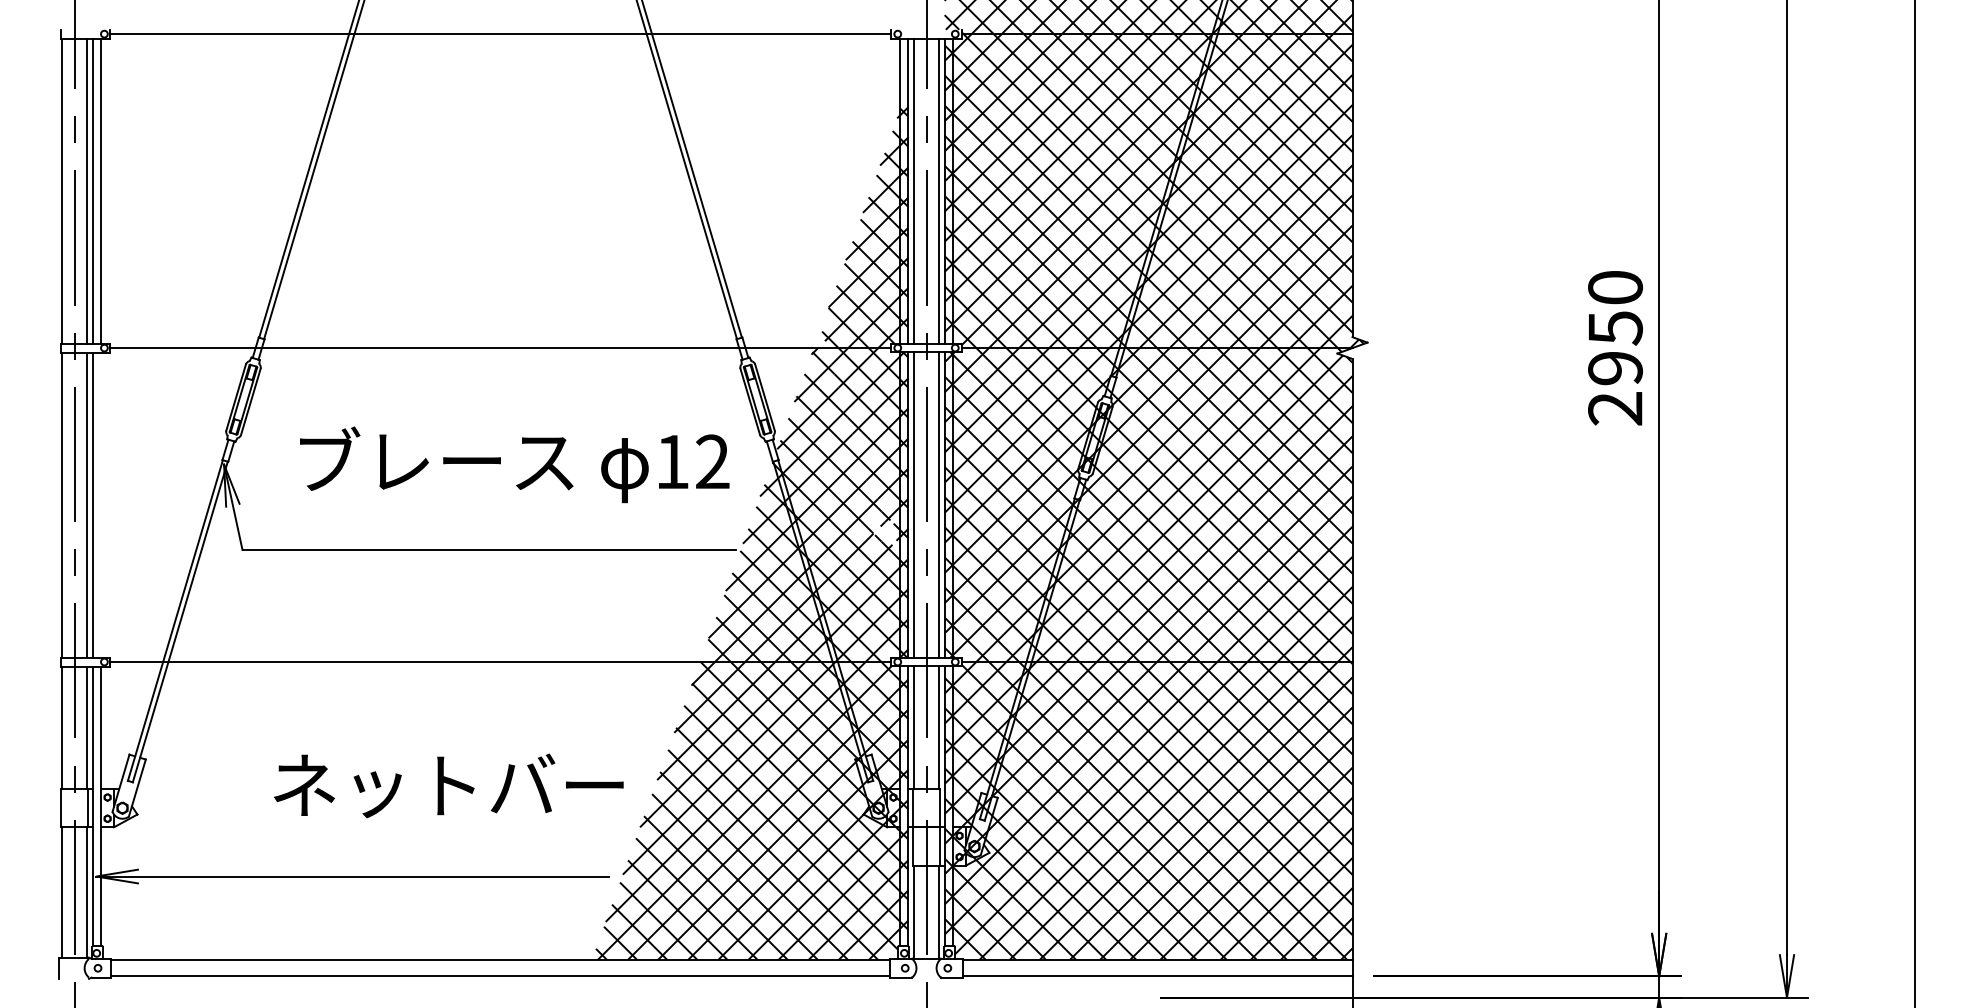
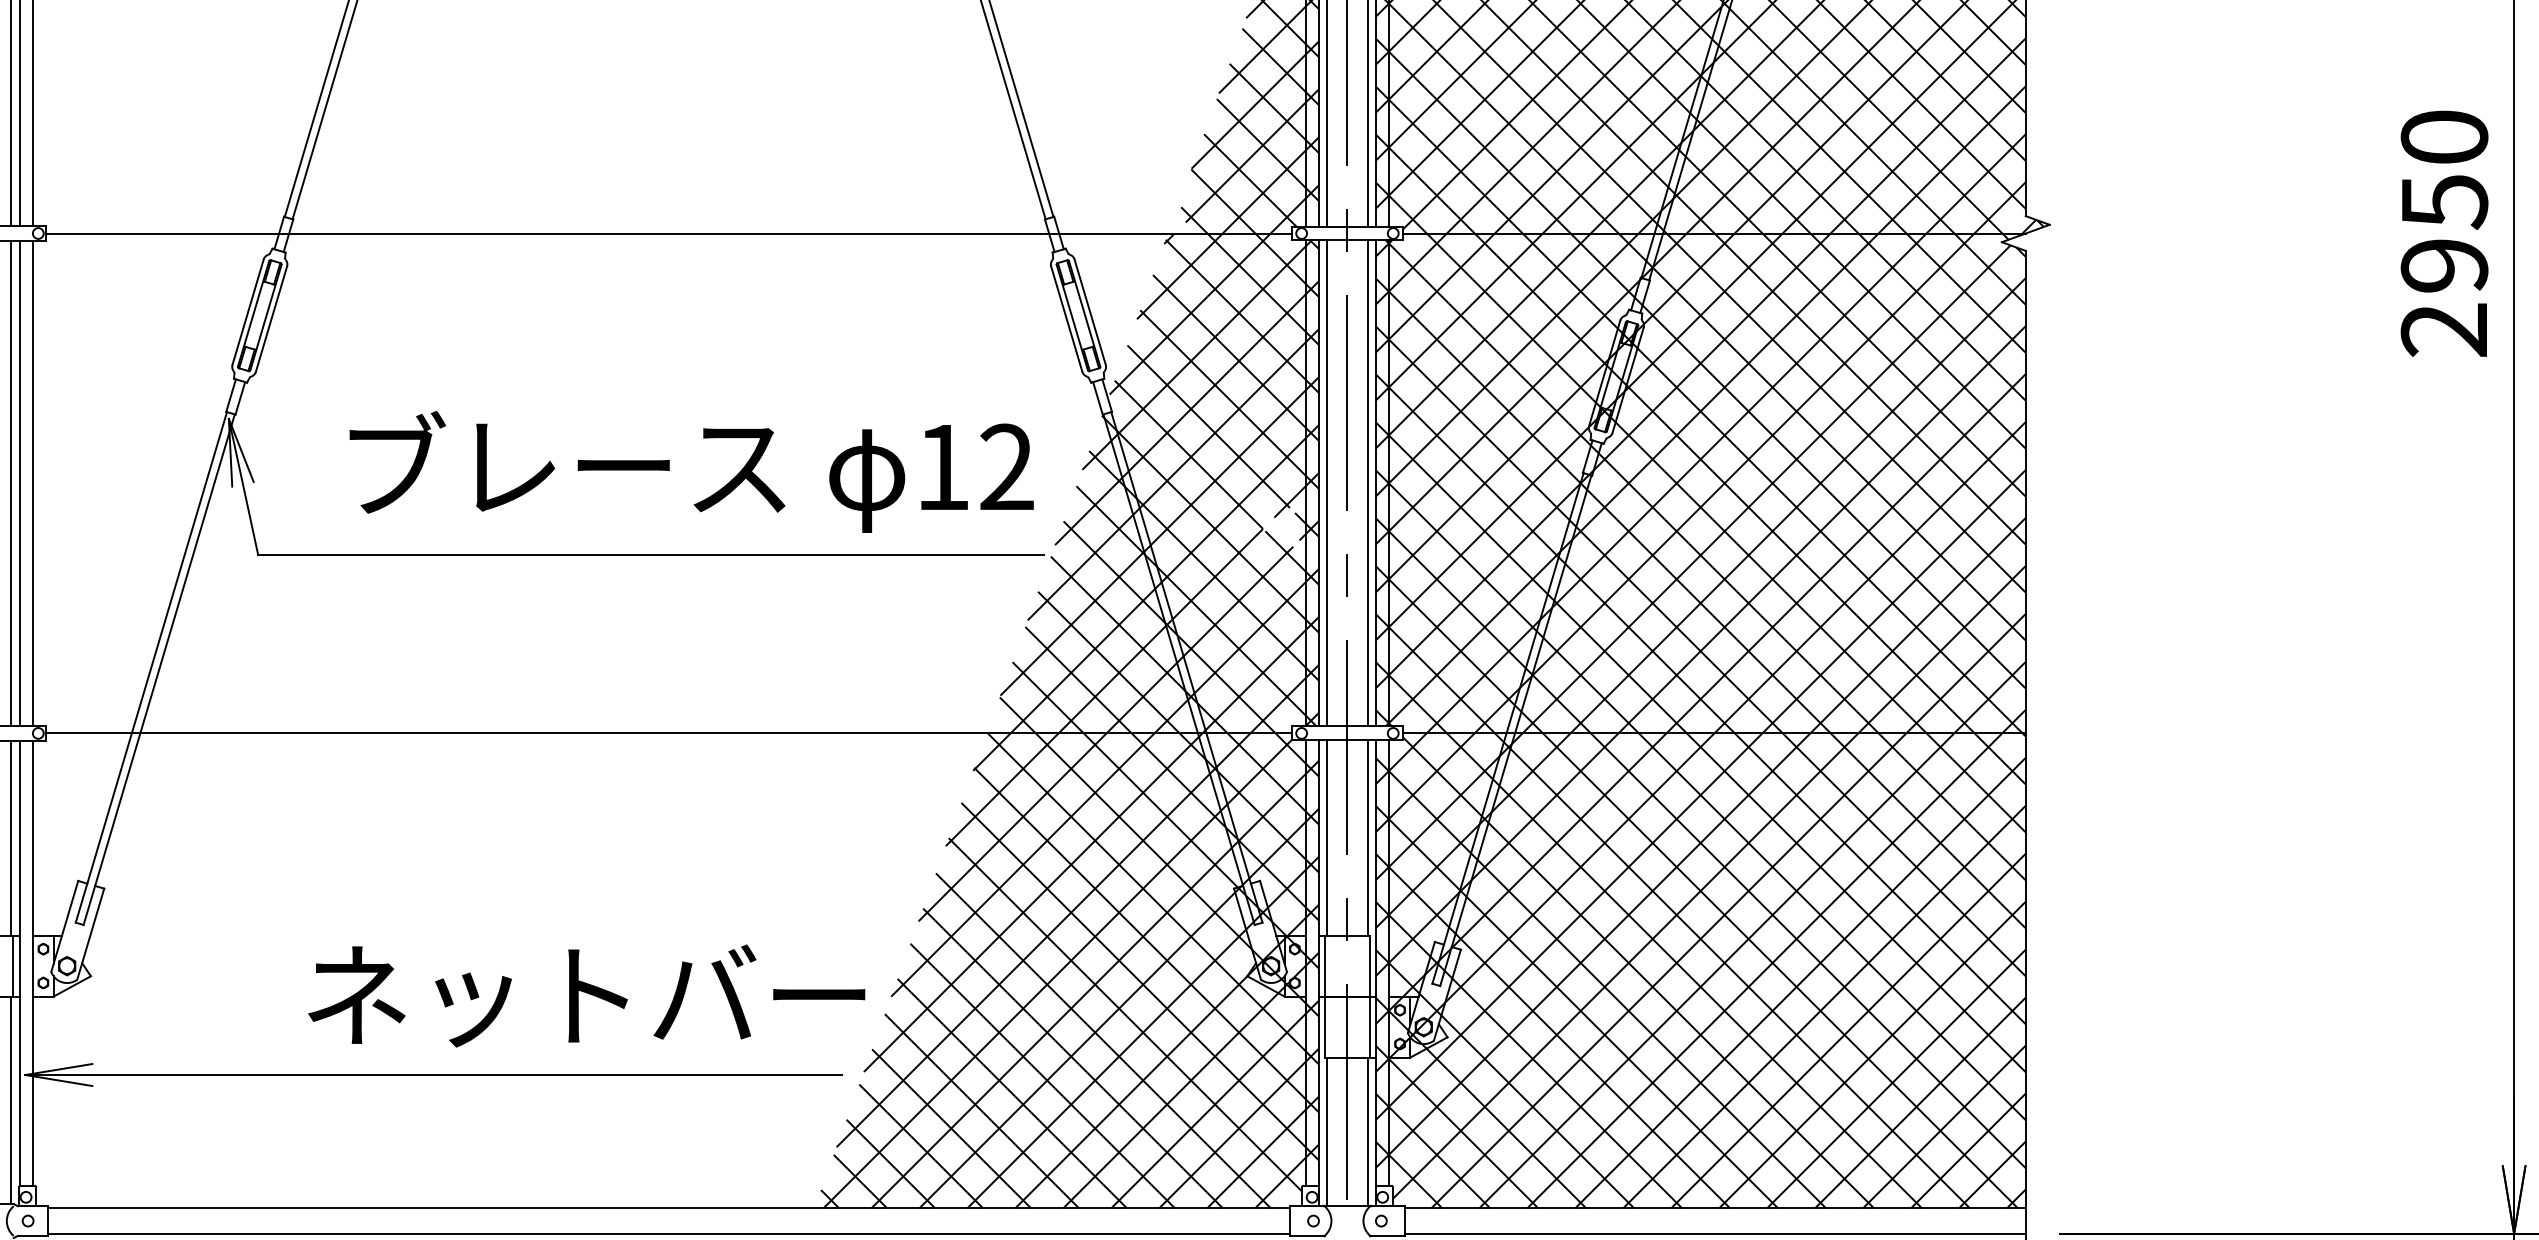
text: (514, 464) -> (691, 471), moved
line: (100, 504) -> (32, 482), added
text: (448, 785) -> (586, 995), moved

